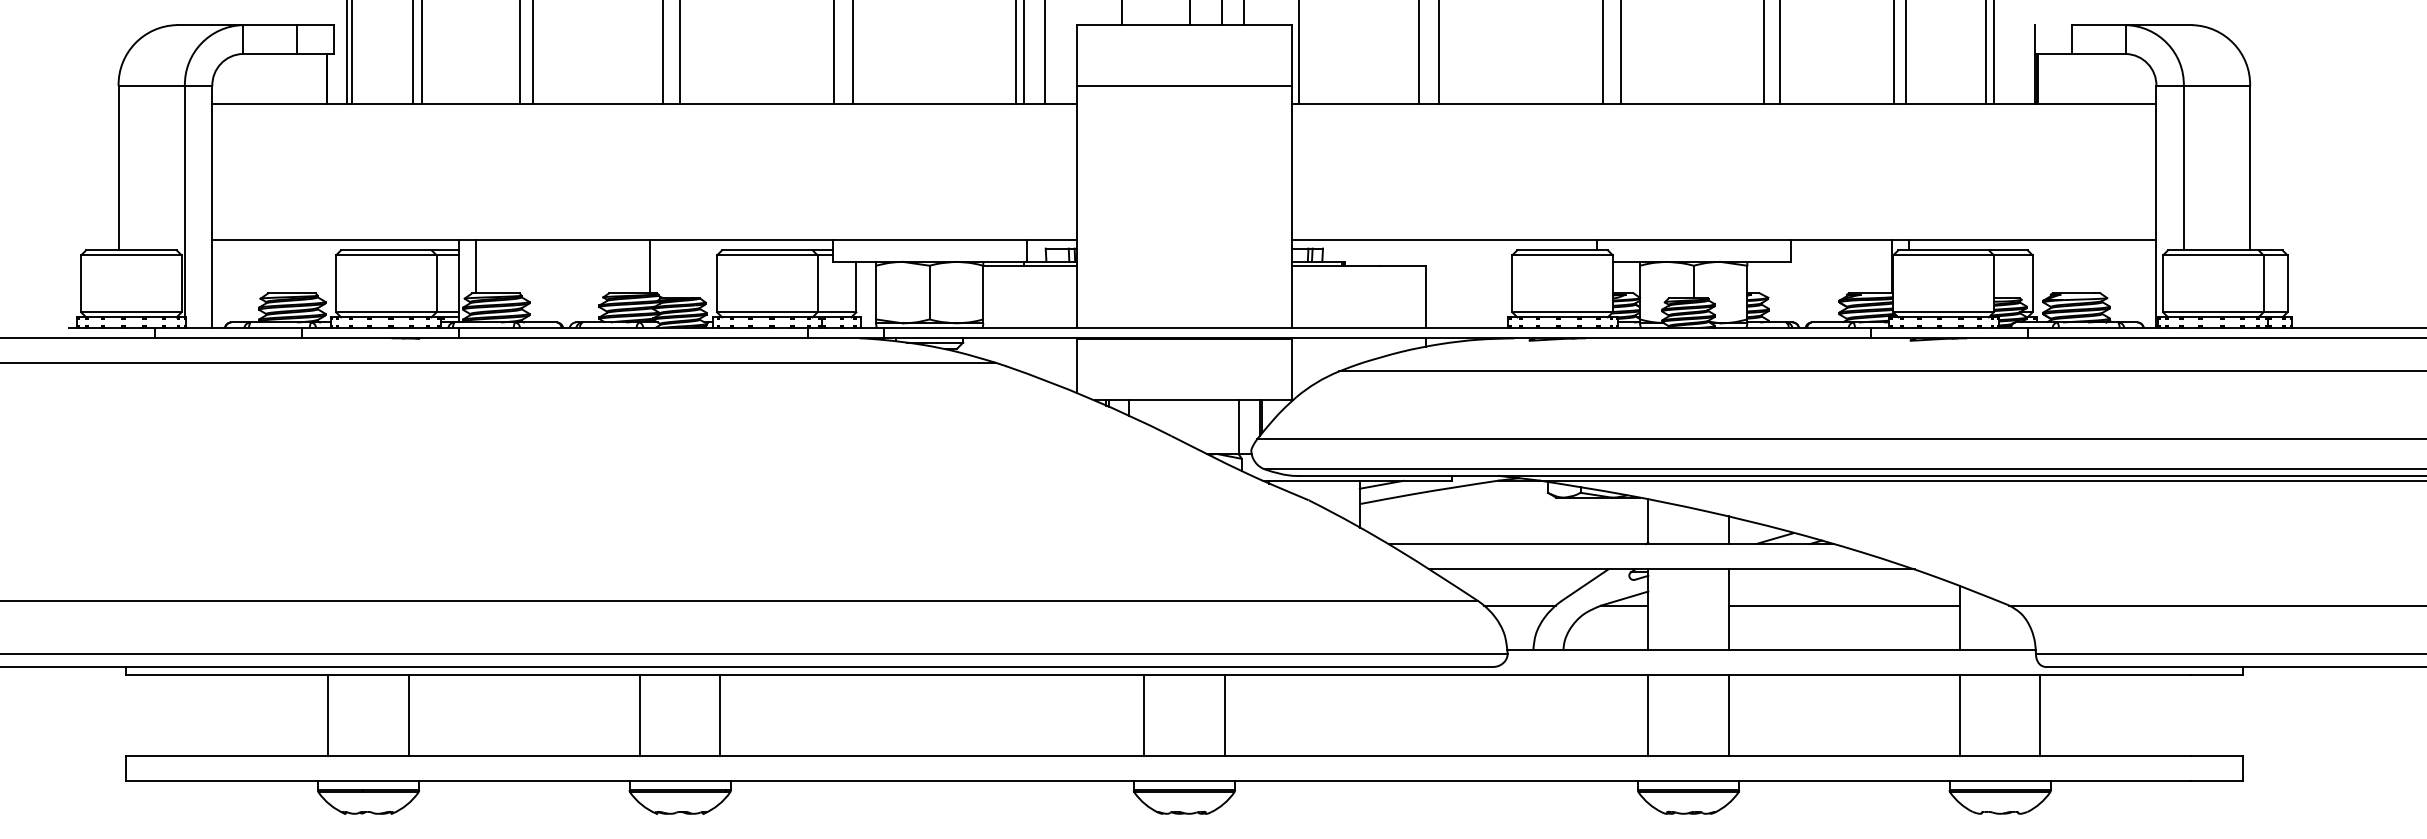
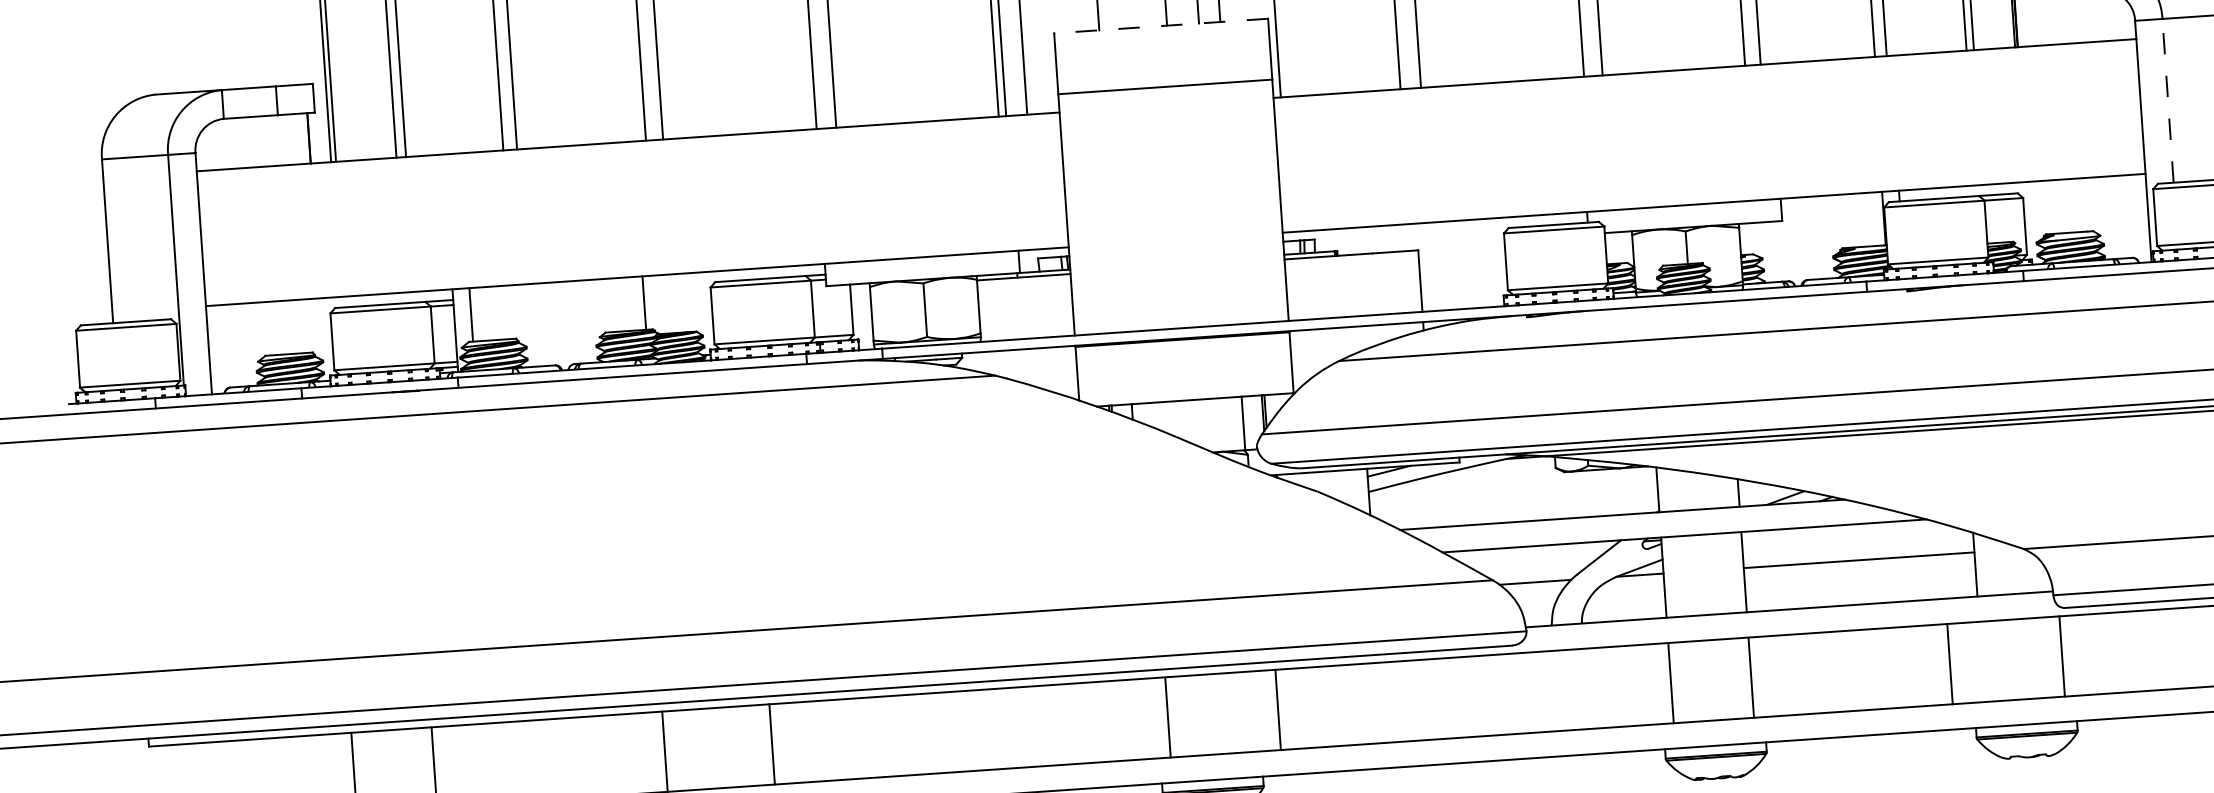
line: (1183, 25) -> (1160, 26), solid -> dashed
line: (2183, 167) -> (2167, 100), solid -> dashed
line: (720, 715) -> (772, 744), moved
line: (1224, 715) -> (1278, 710), moved
line: (1959, 715) -> (1949, 664), moved

